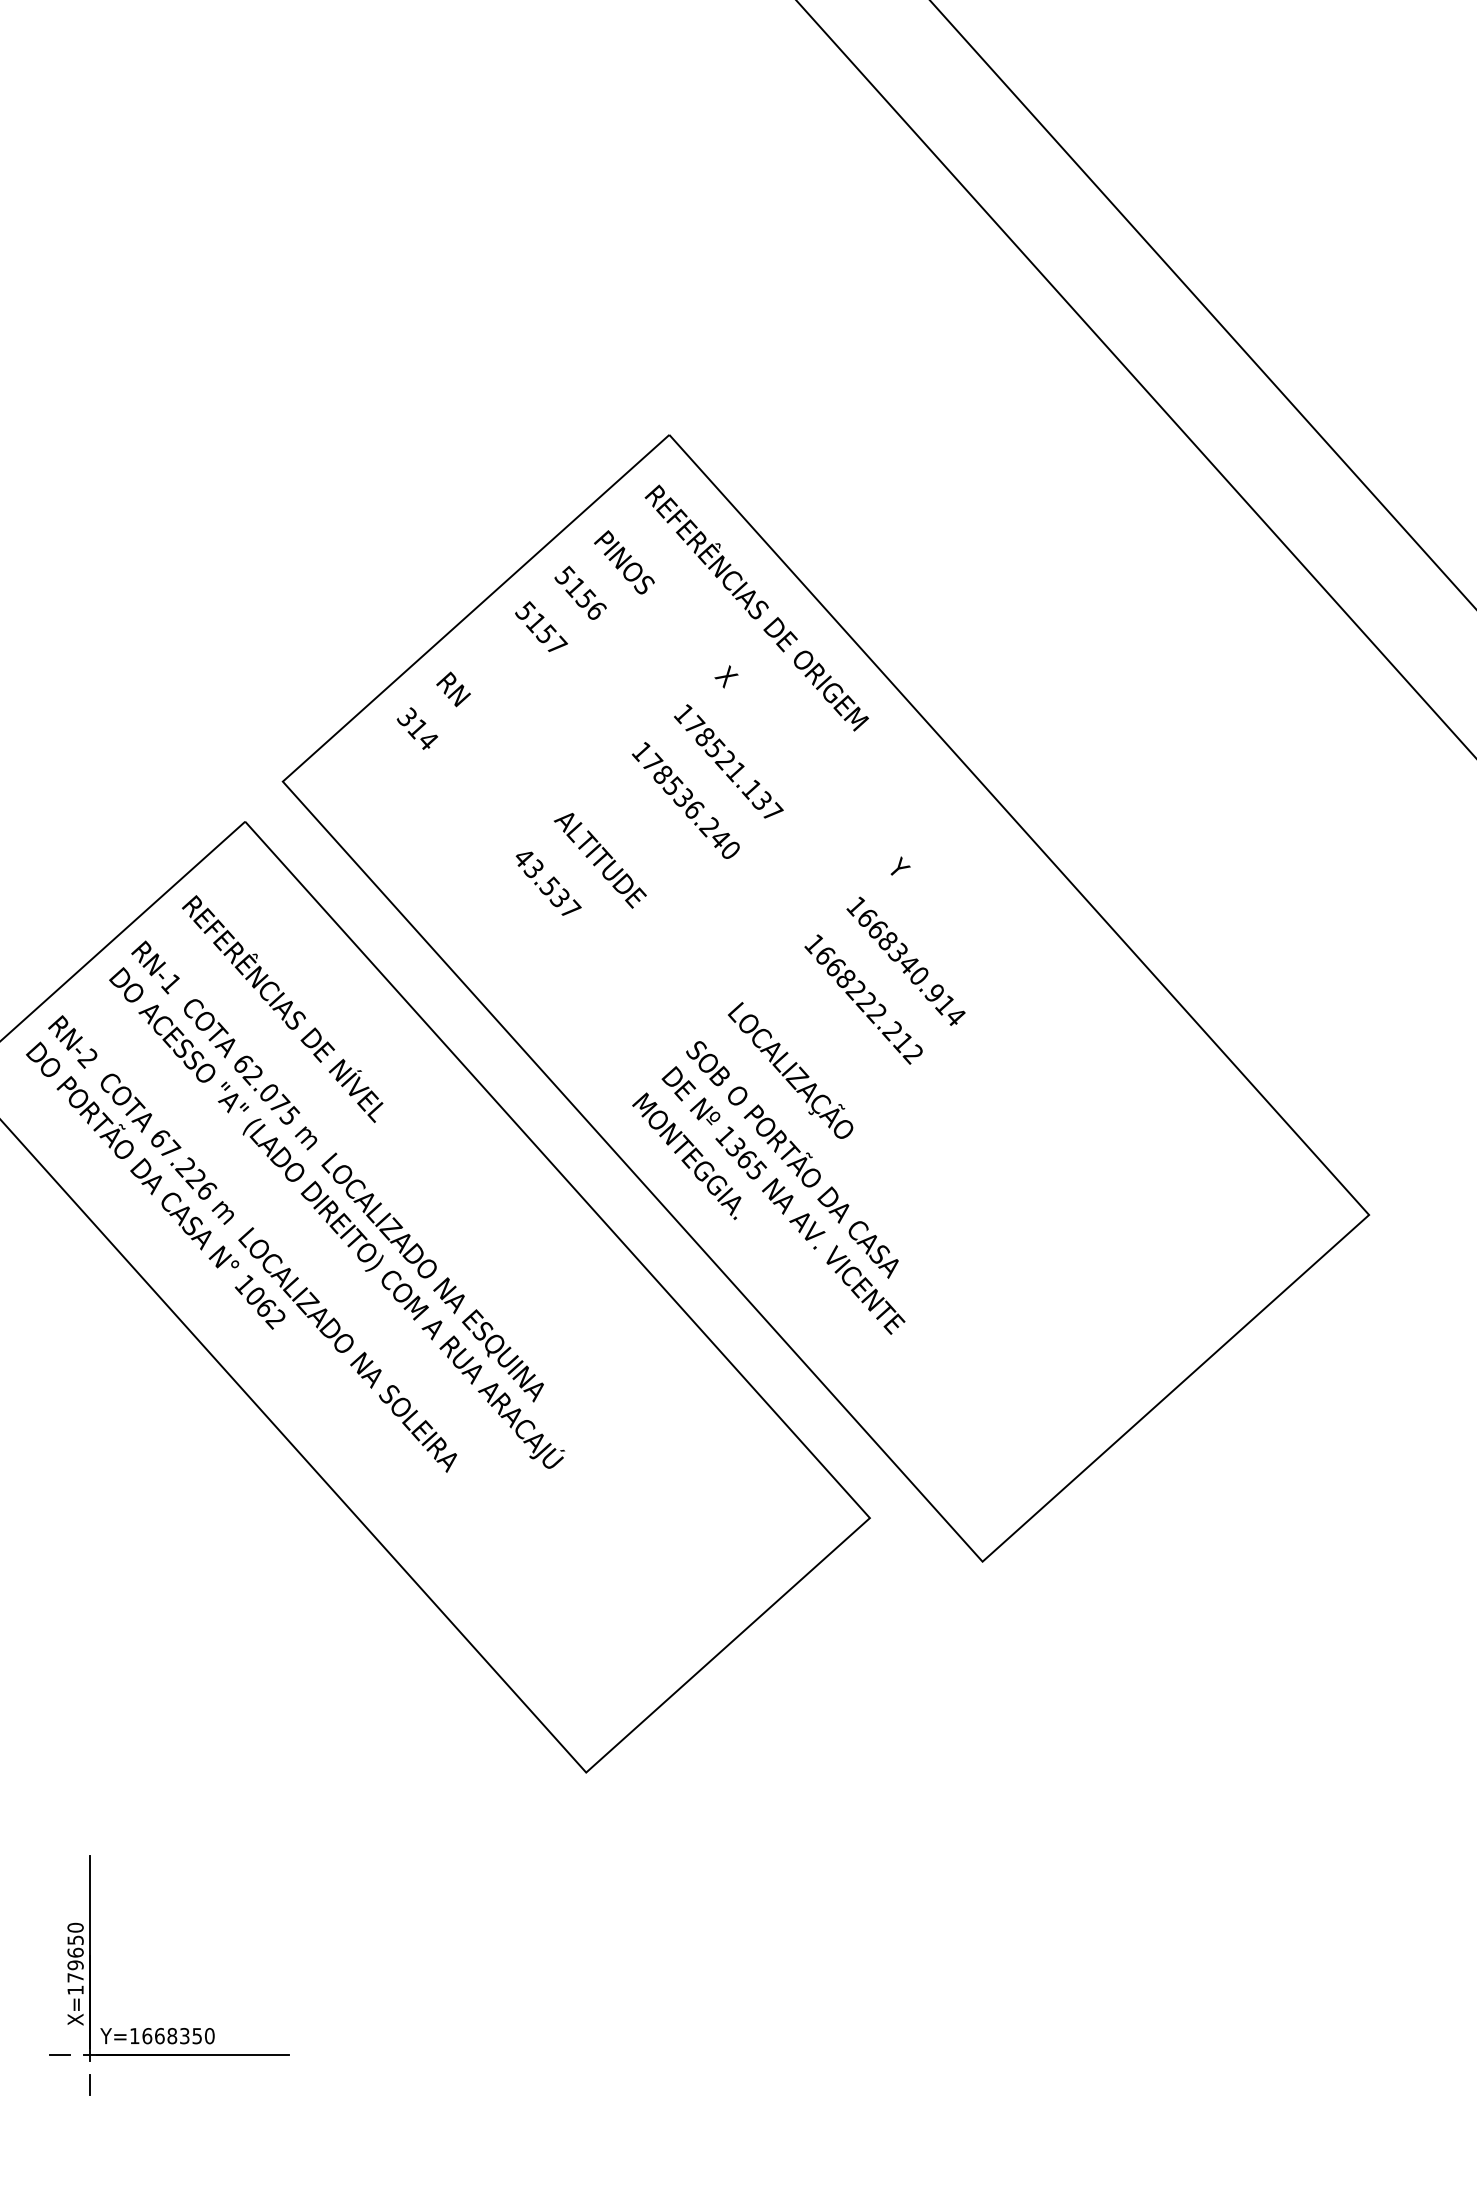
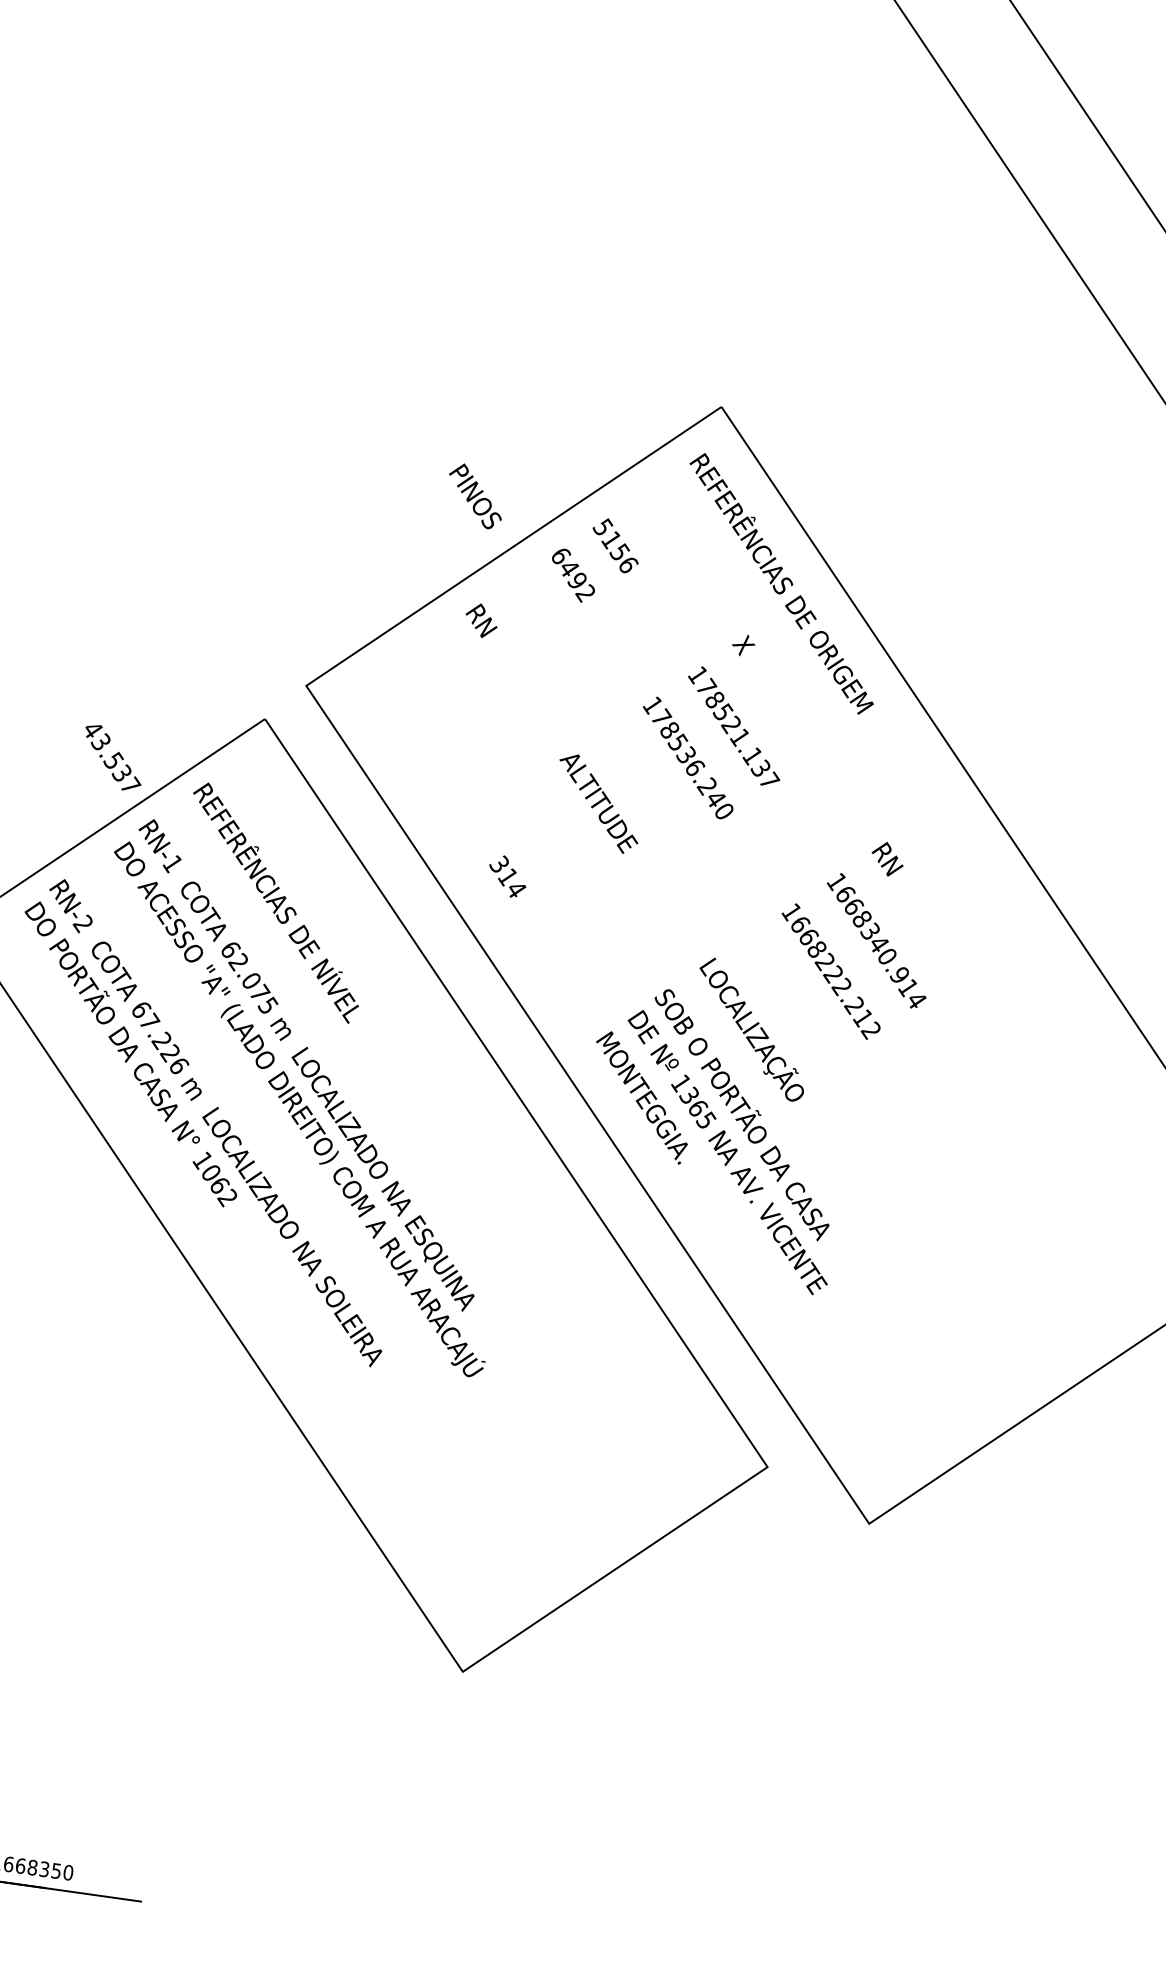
text: (624, 562) -> (475, 496), moved
text: (541, 628) -> (573, 574), 5157 -> 6492
text: (417, 728) -> (507, 876), moved
text: (905, 874) -> (887, 857), Y -> RN
text: (548, 883) -> (112, 757), moved

